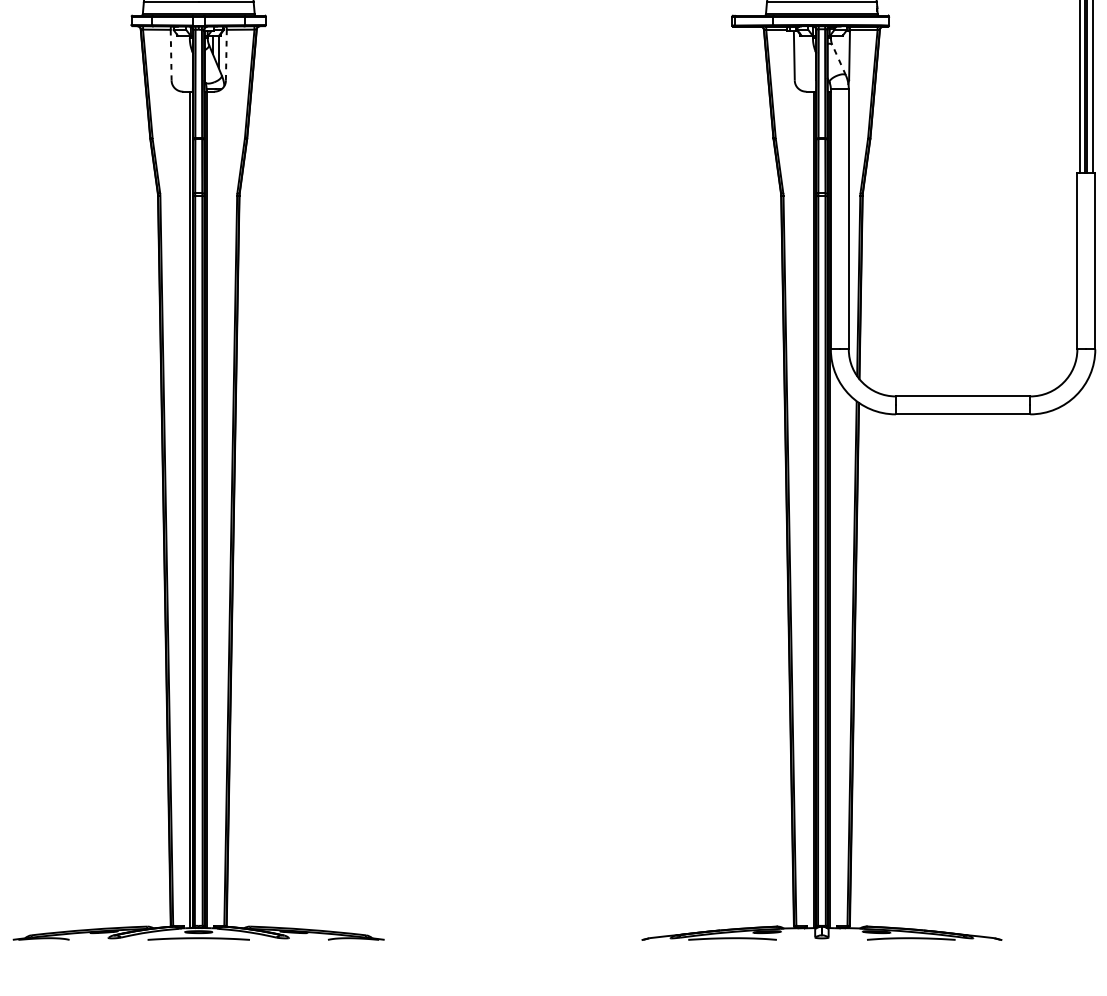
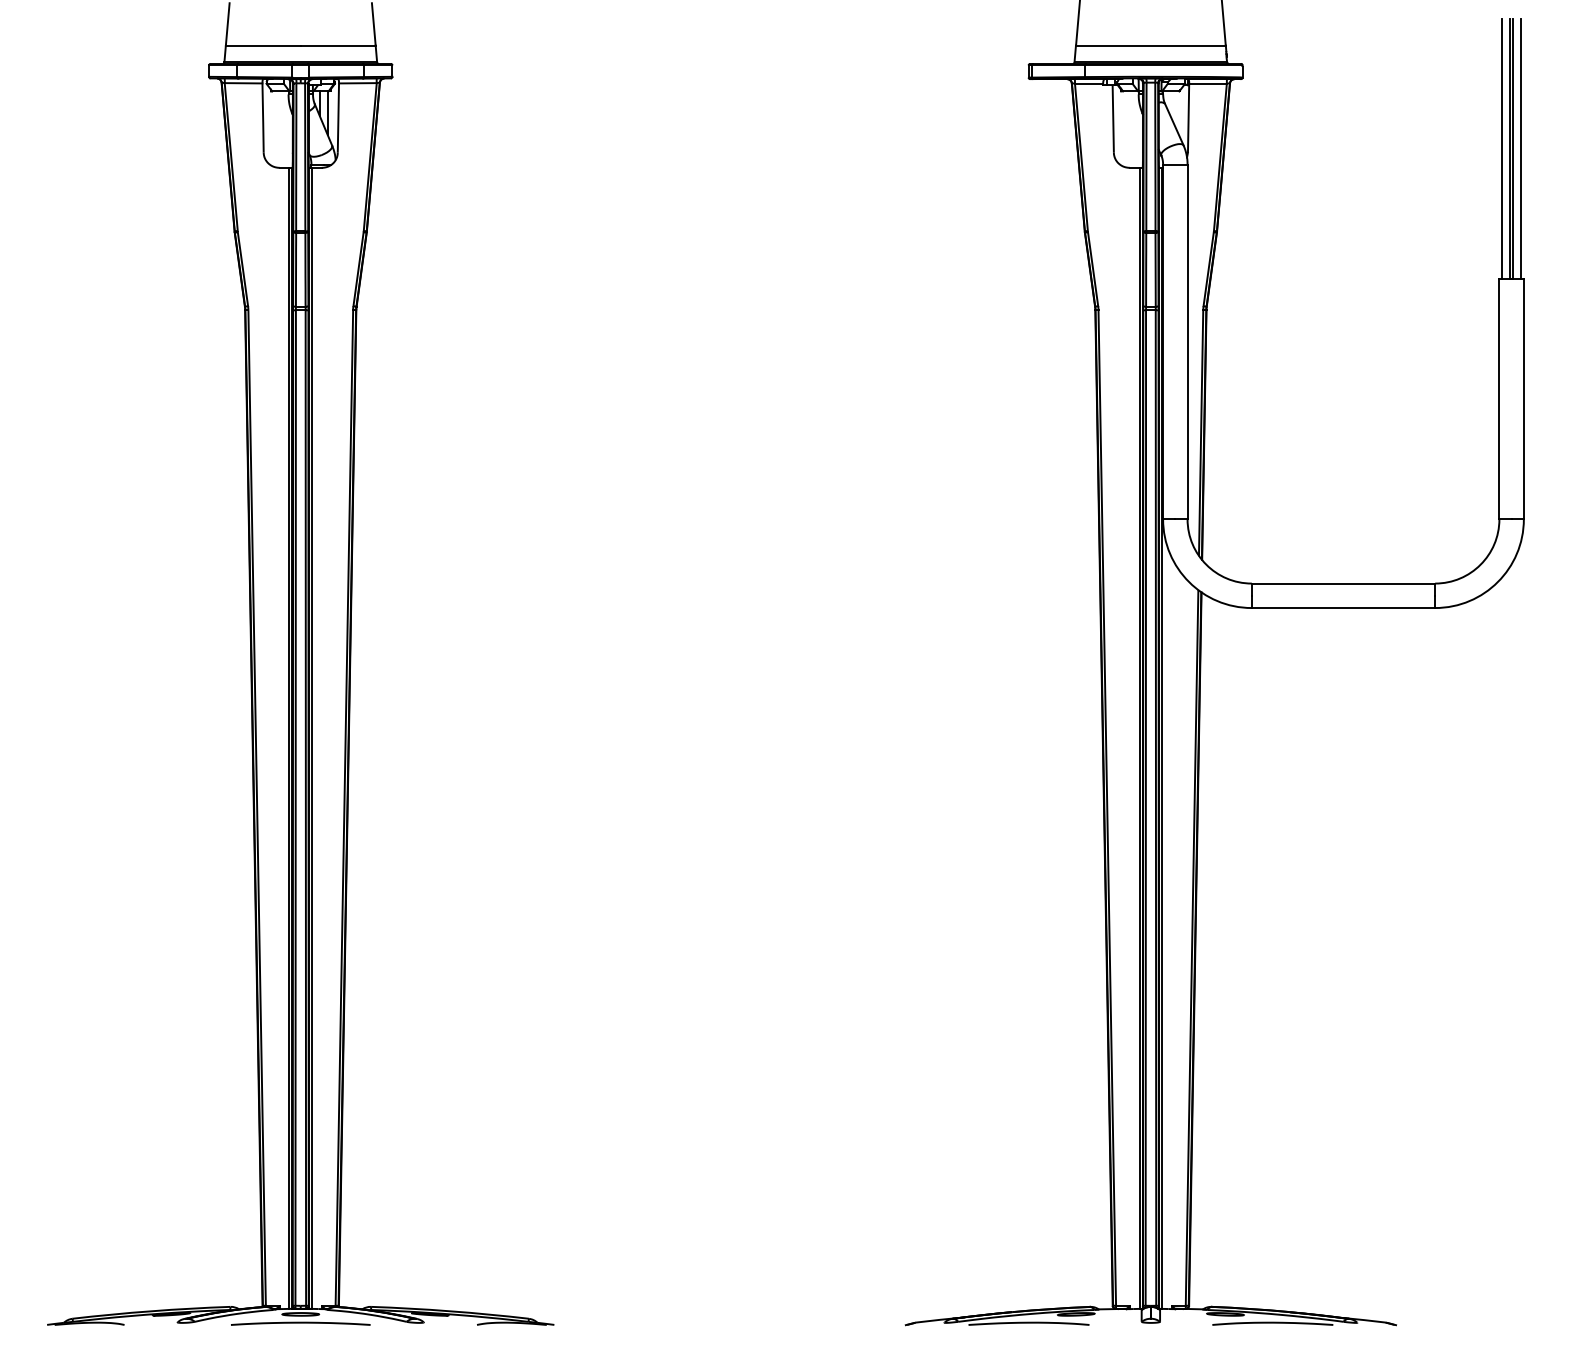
line: (226, 55) -> (338, 118), dashed -> solid
line: (171, 56) -> (263, 119), dashed -> solid
line: (839, 59) -> (1174, 124), dashed -> solid

